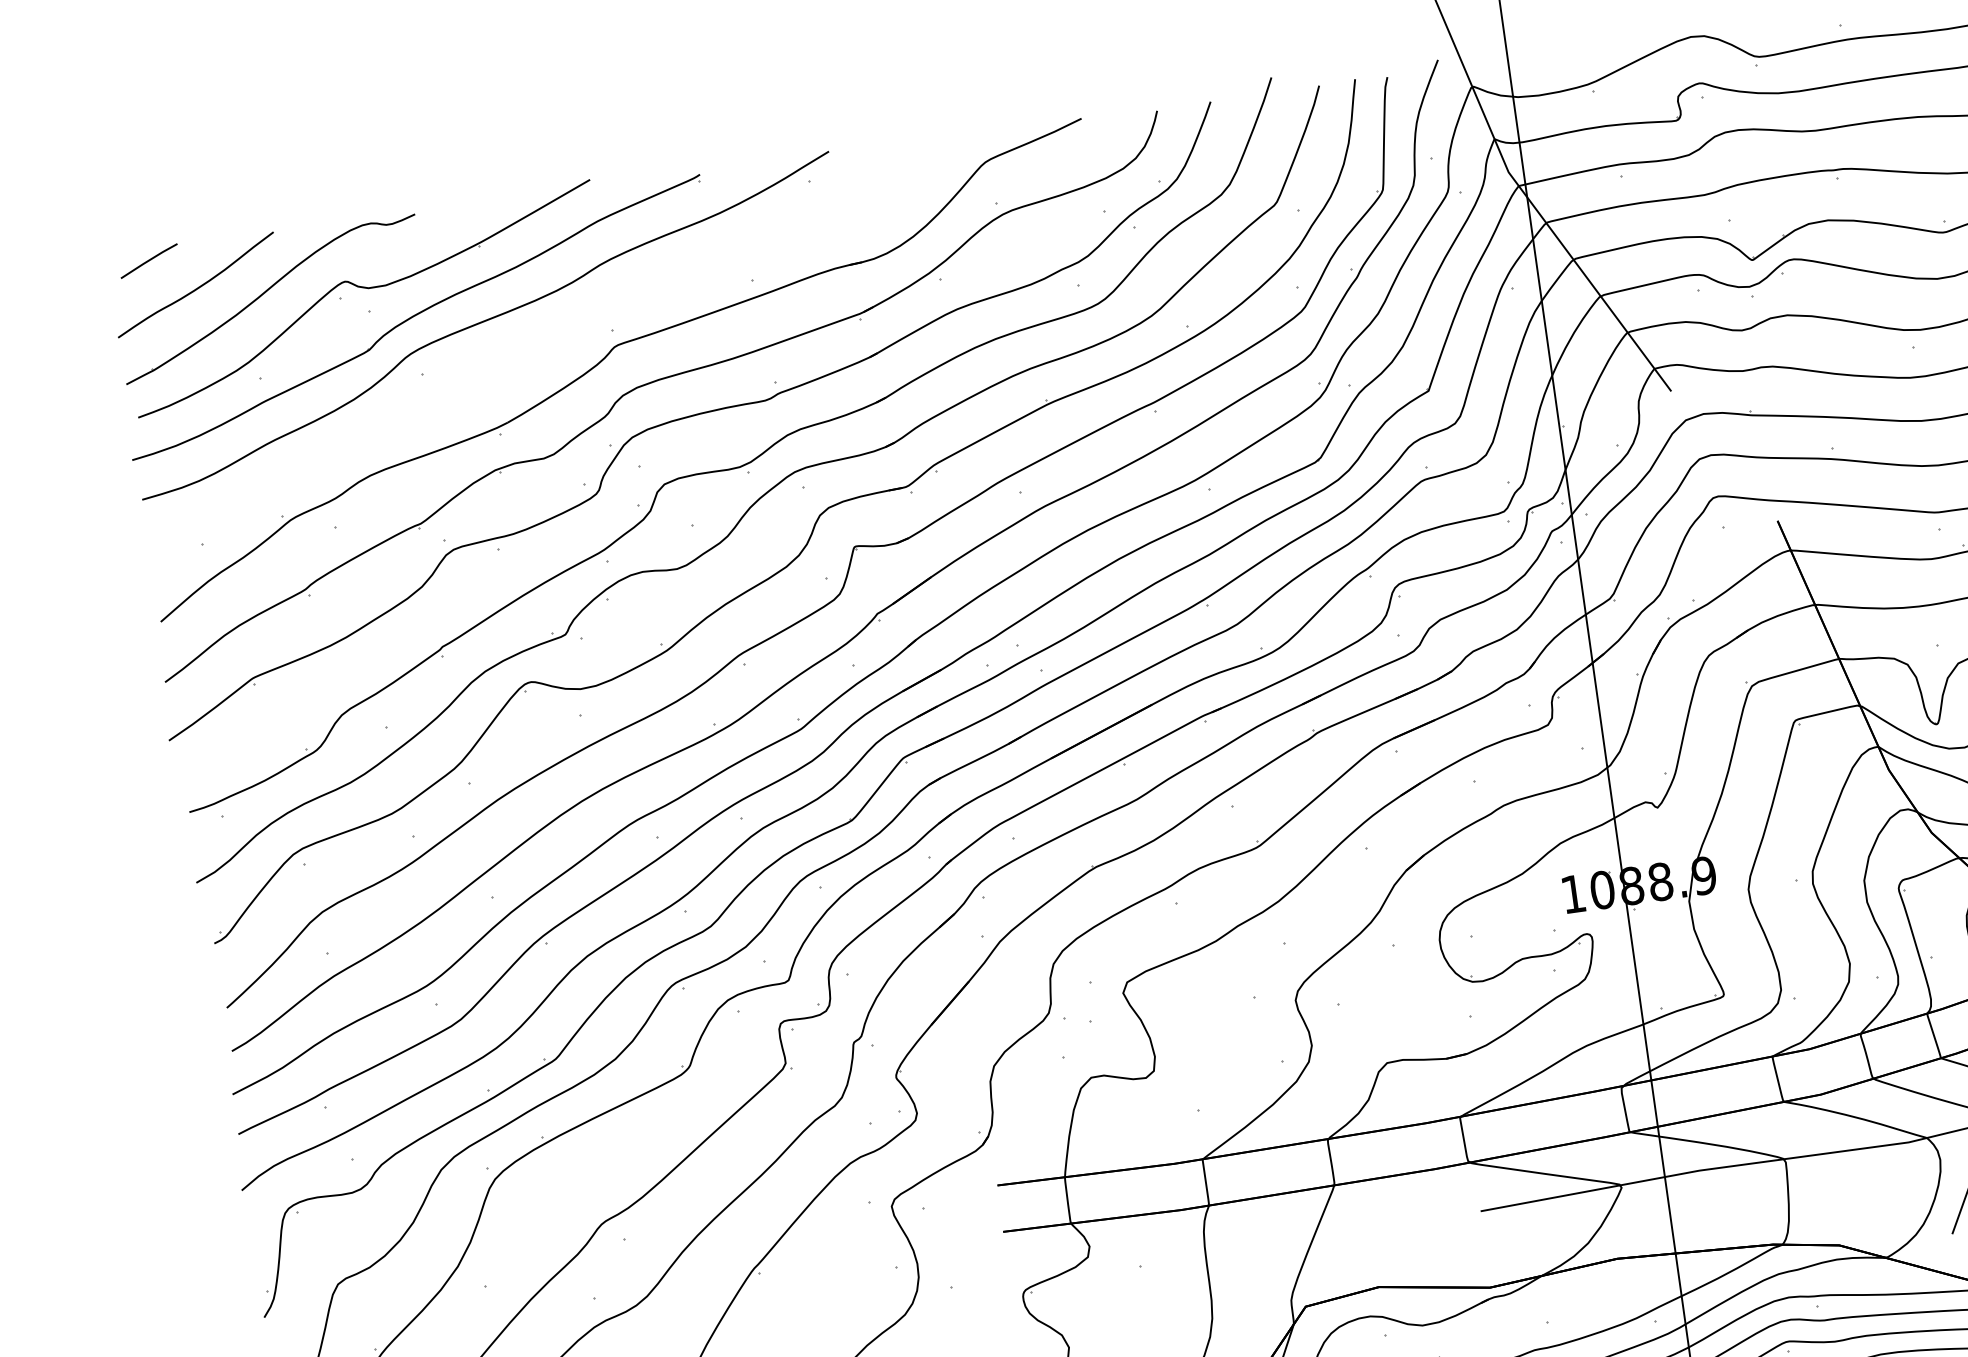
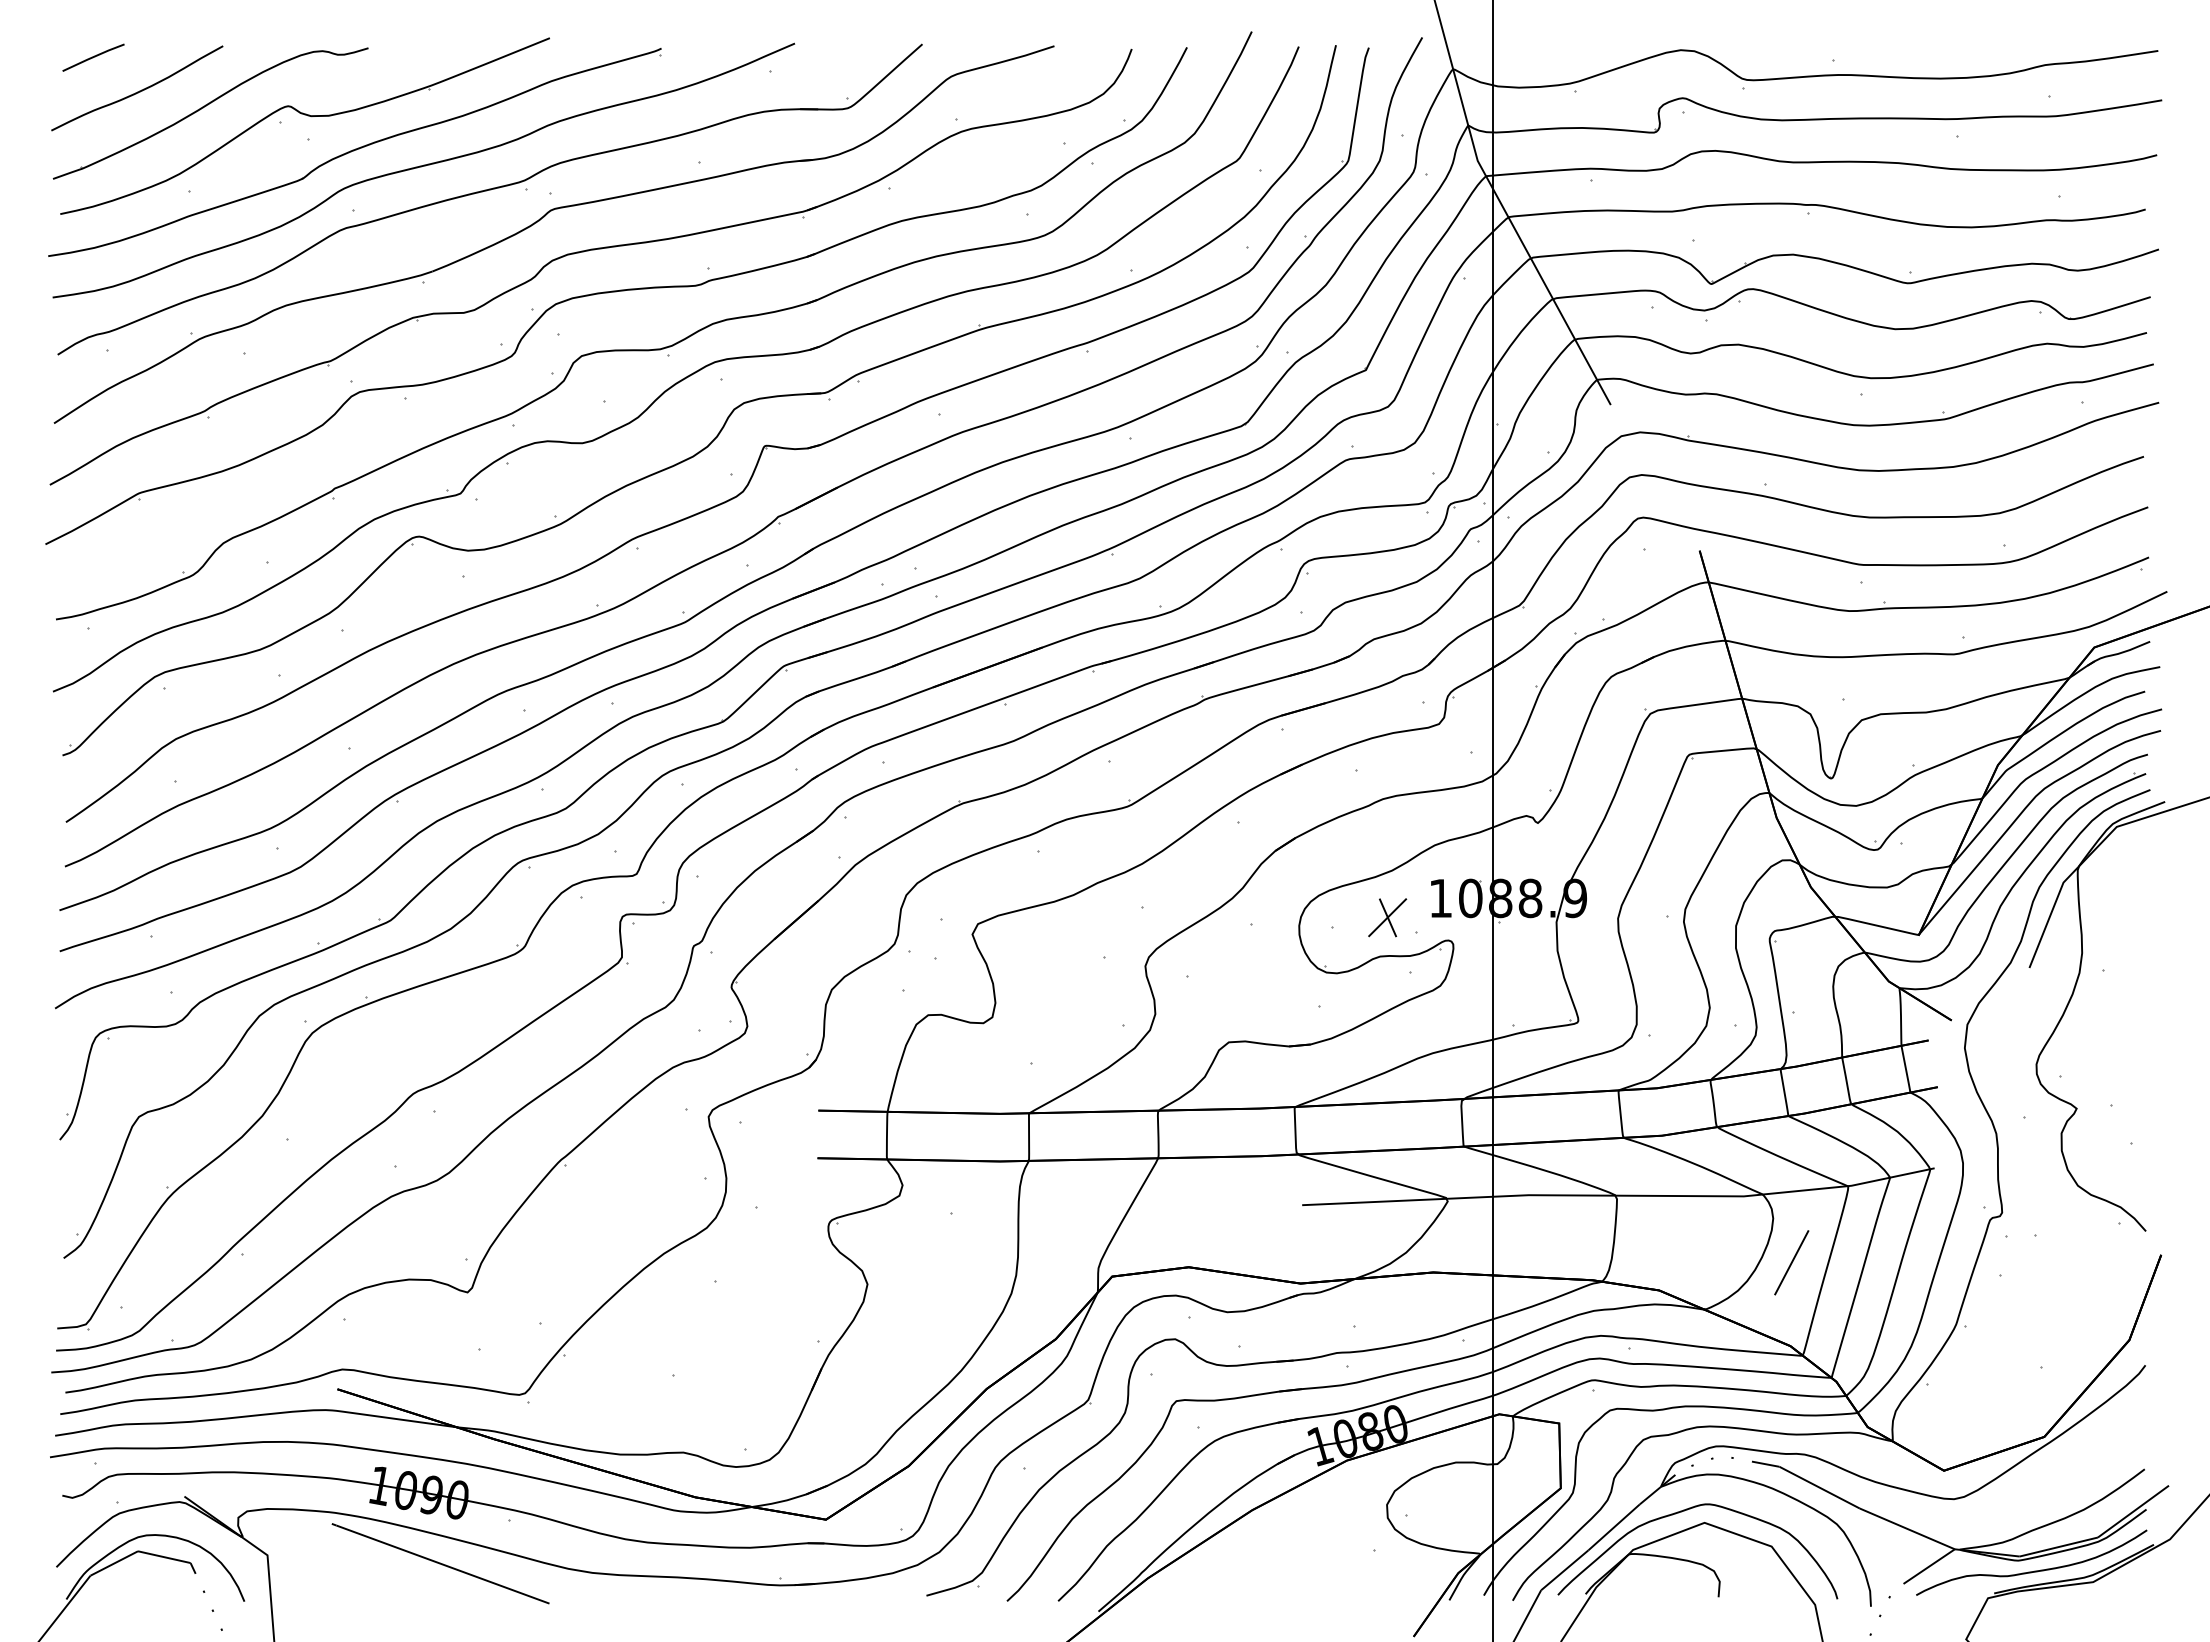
part: (549, 337) -> (486, 191), added
part: (1524, 920) -> (1387, 917), added

